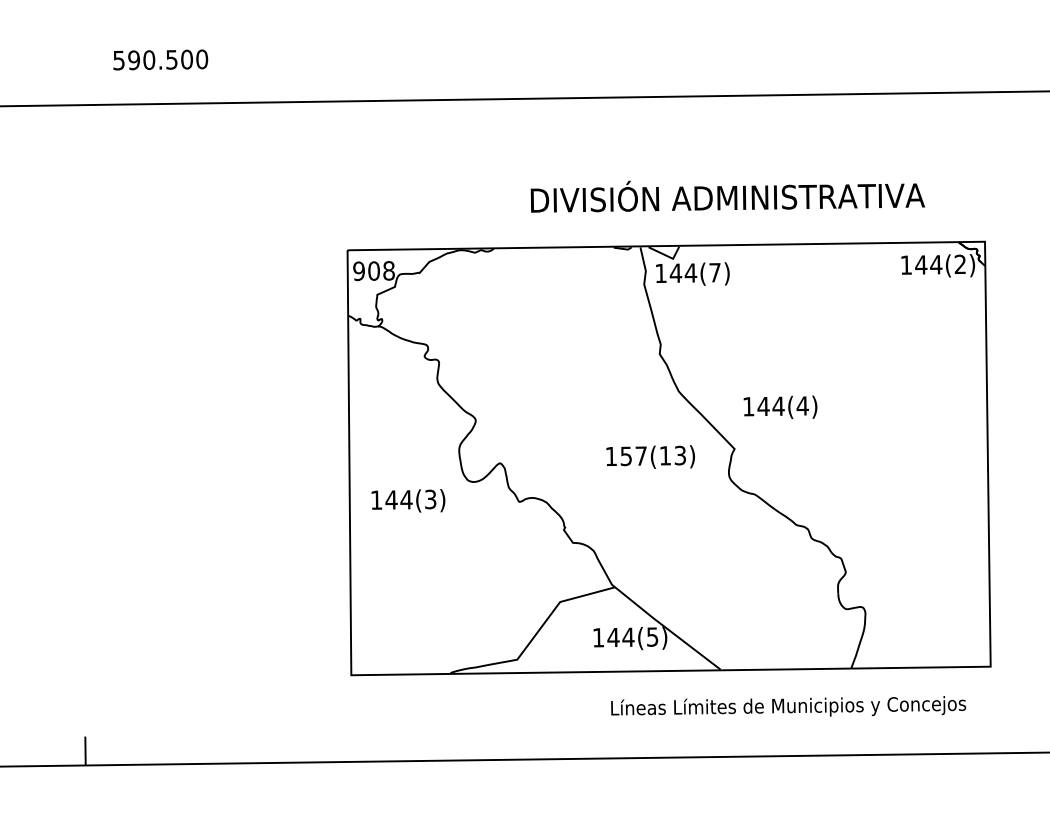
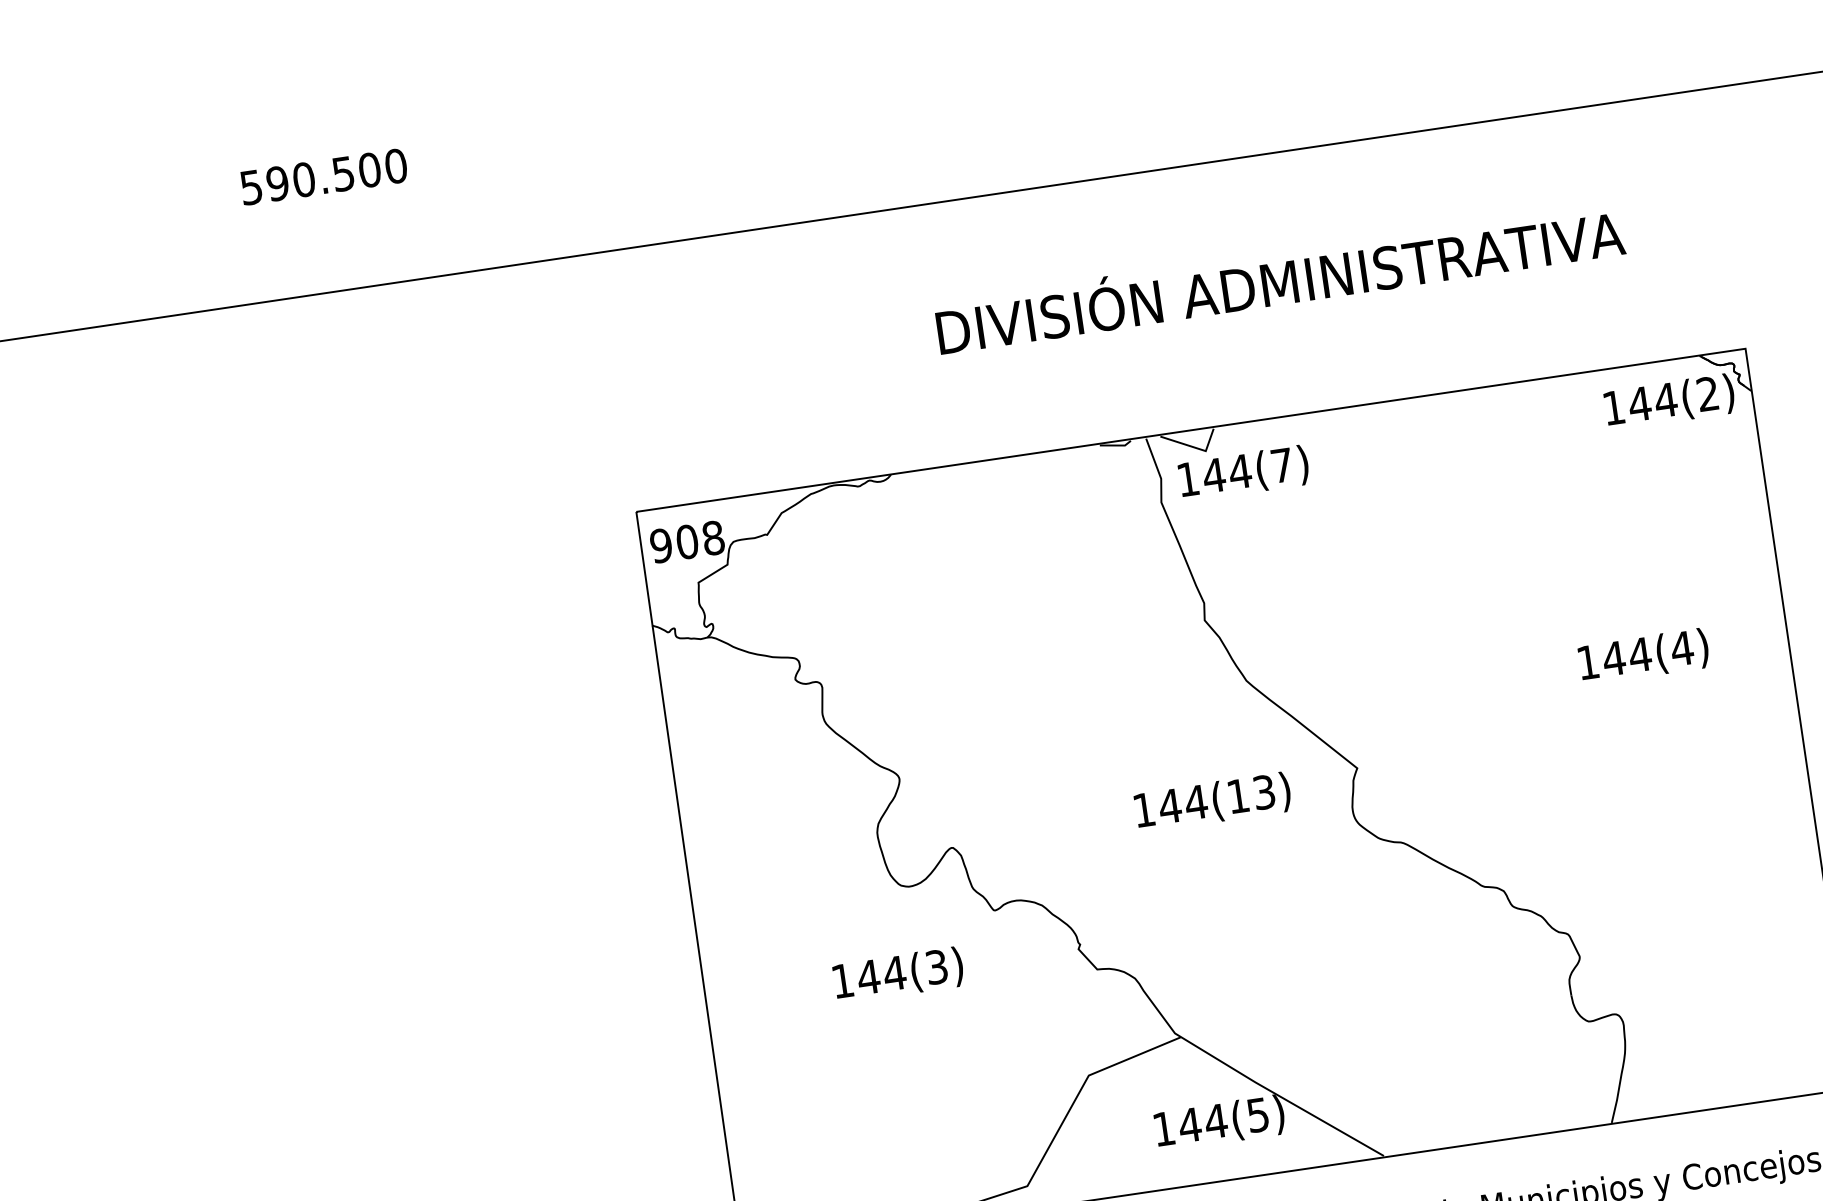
text: (160, 59) -> (323, 176), moved
text: (727, 196) -> (1279, 280), moved
text: (780, 407) -> (1643, 656), moved
text: (633, 456) -> (1182, 804), 157(13) -> 144(13)
text: (408, 500) -> (898, 974), moved

